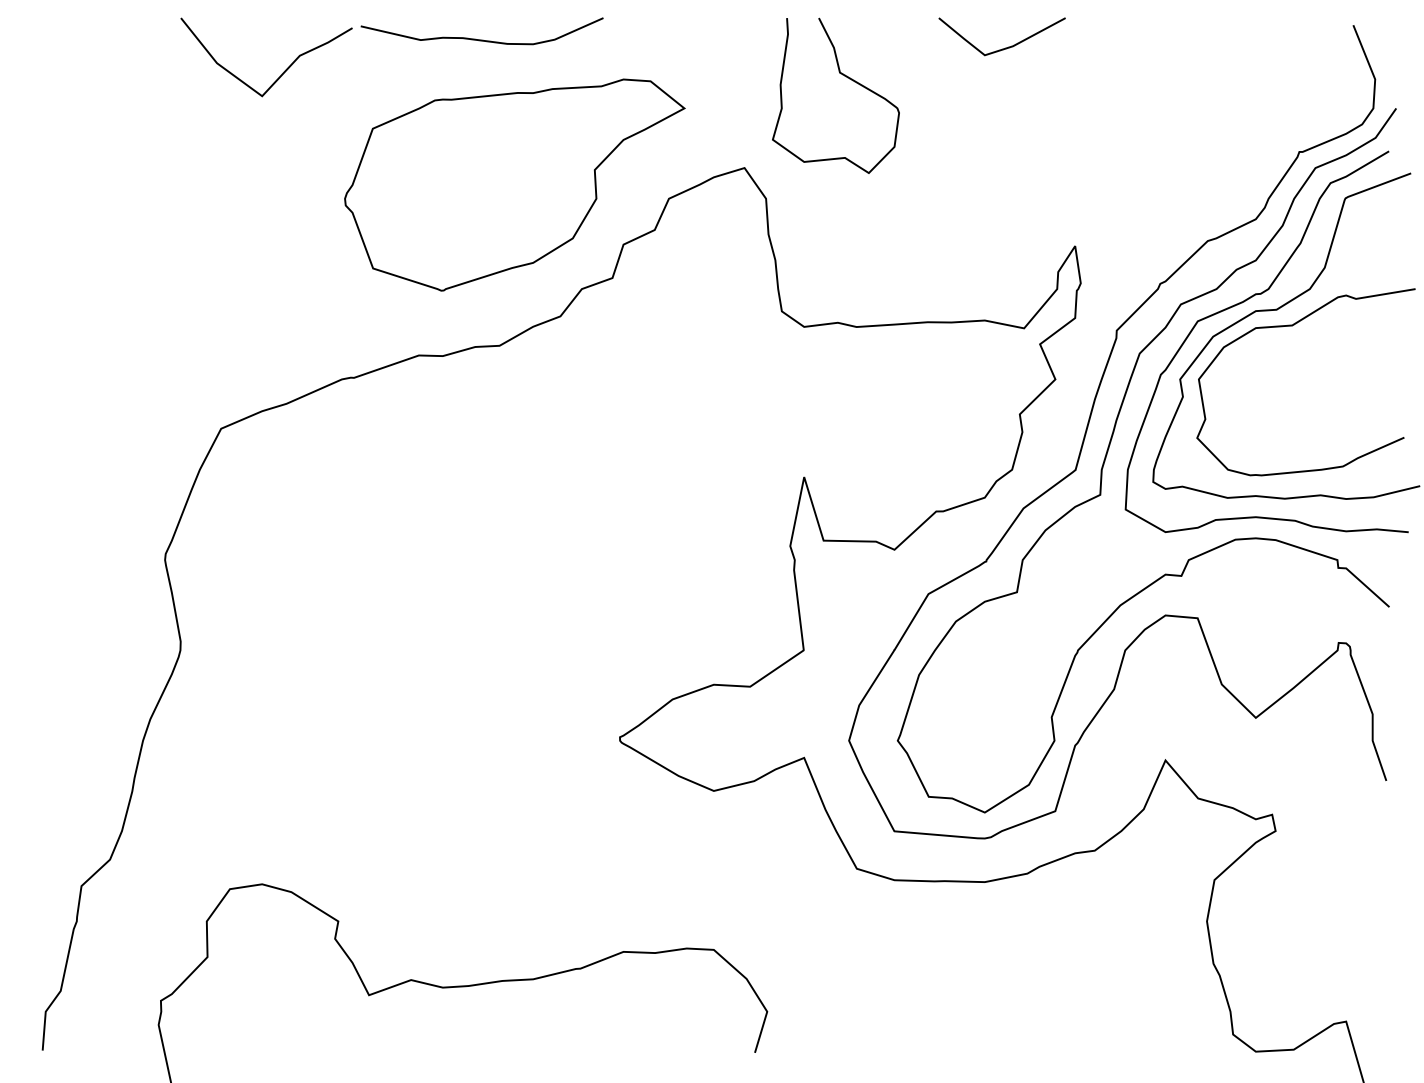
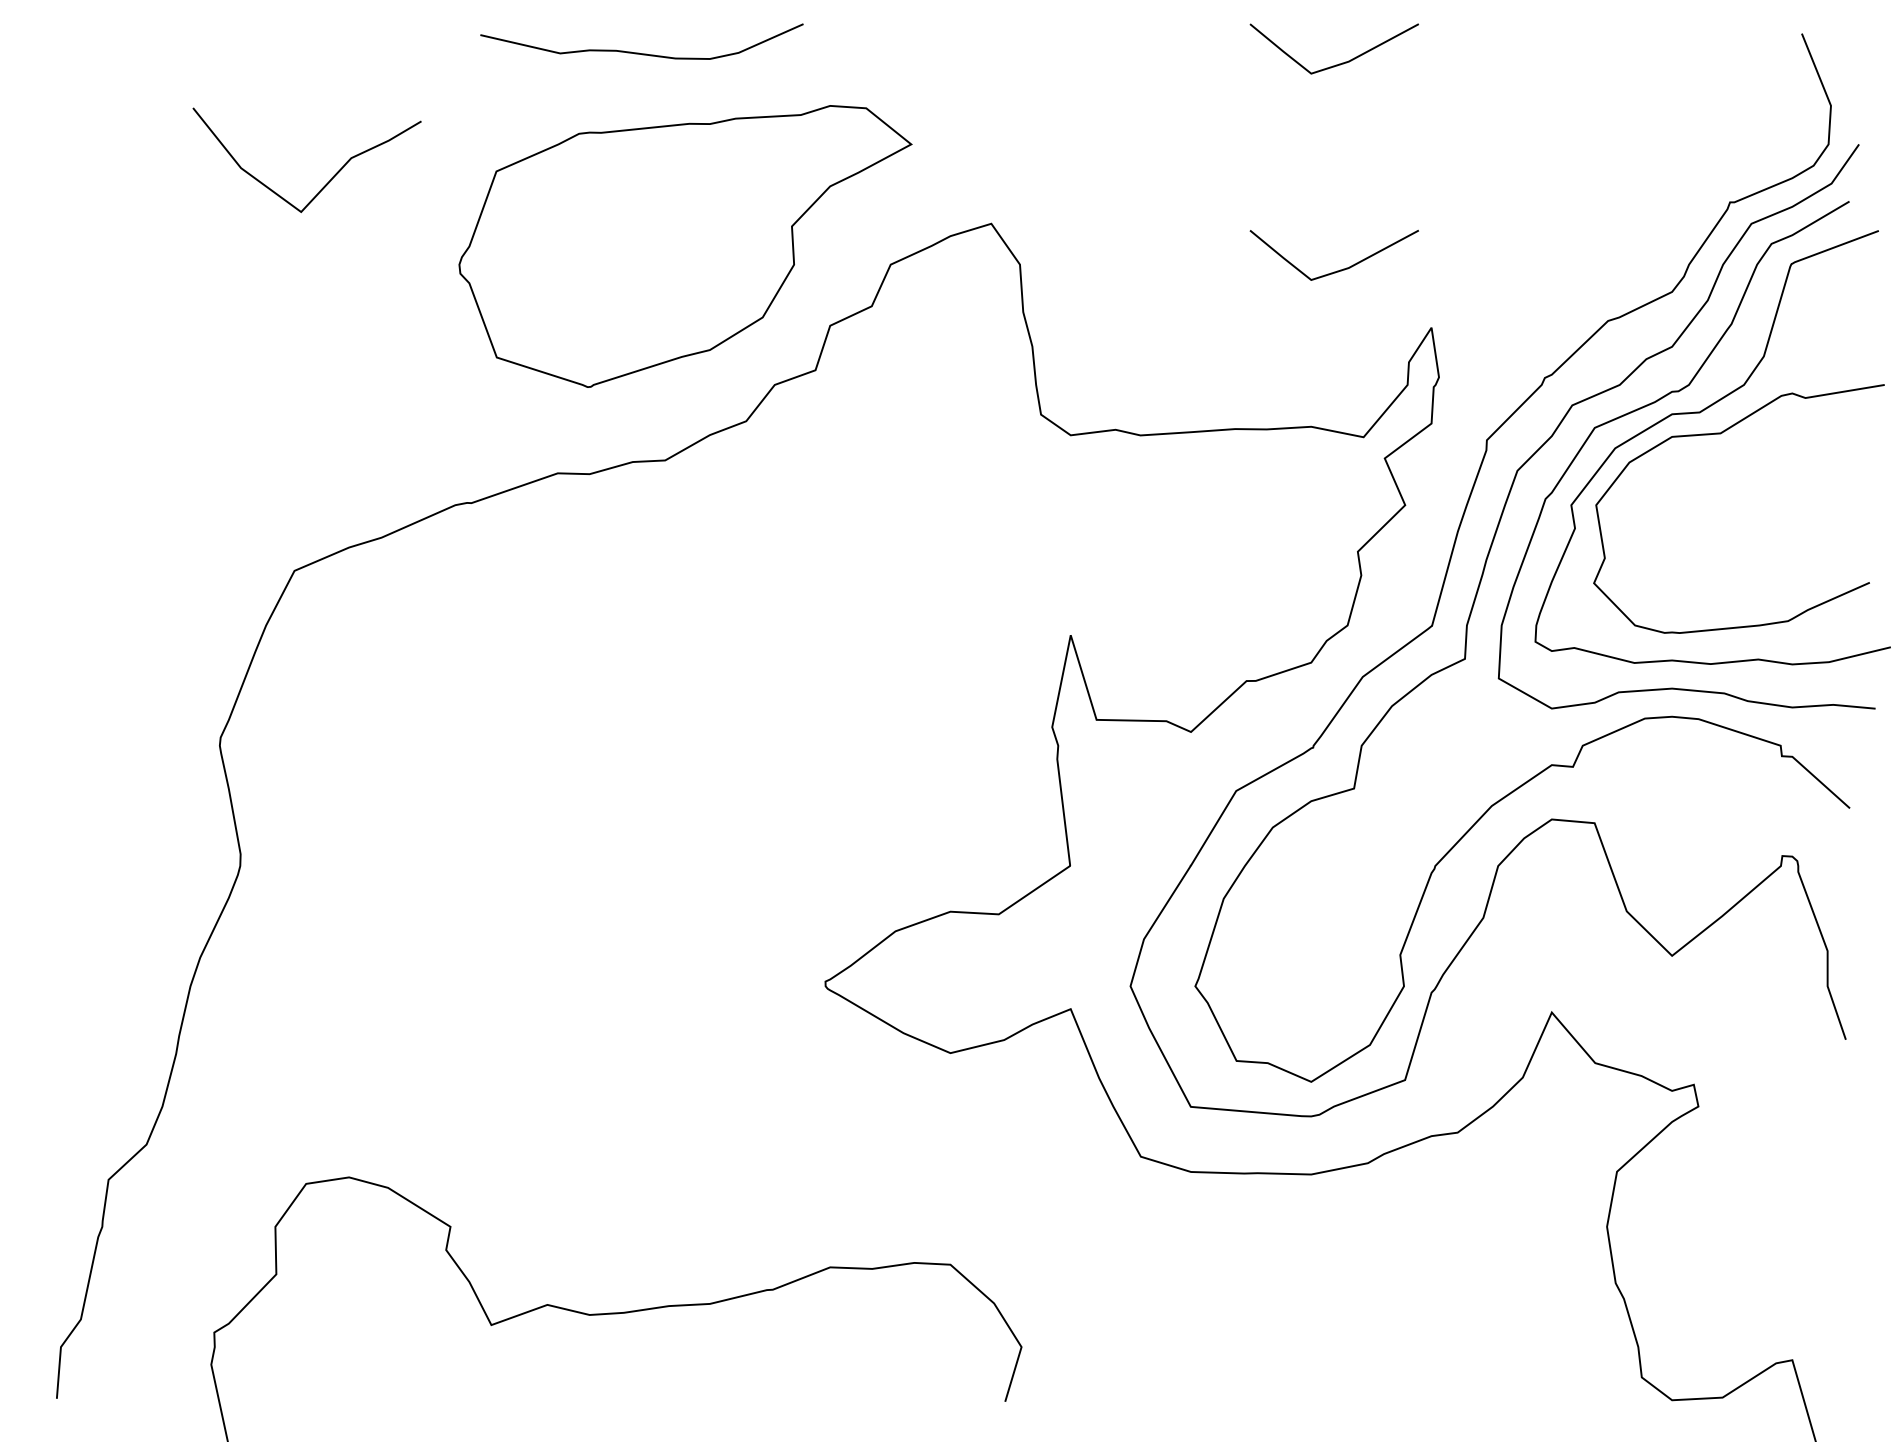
curve: (282, 72) -> (328, 180), moved
curve: (847, 78) -> (1128, 104), removed
line: (1005, 202) -> (1338, 269), added

